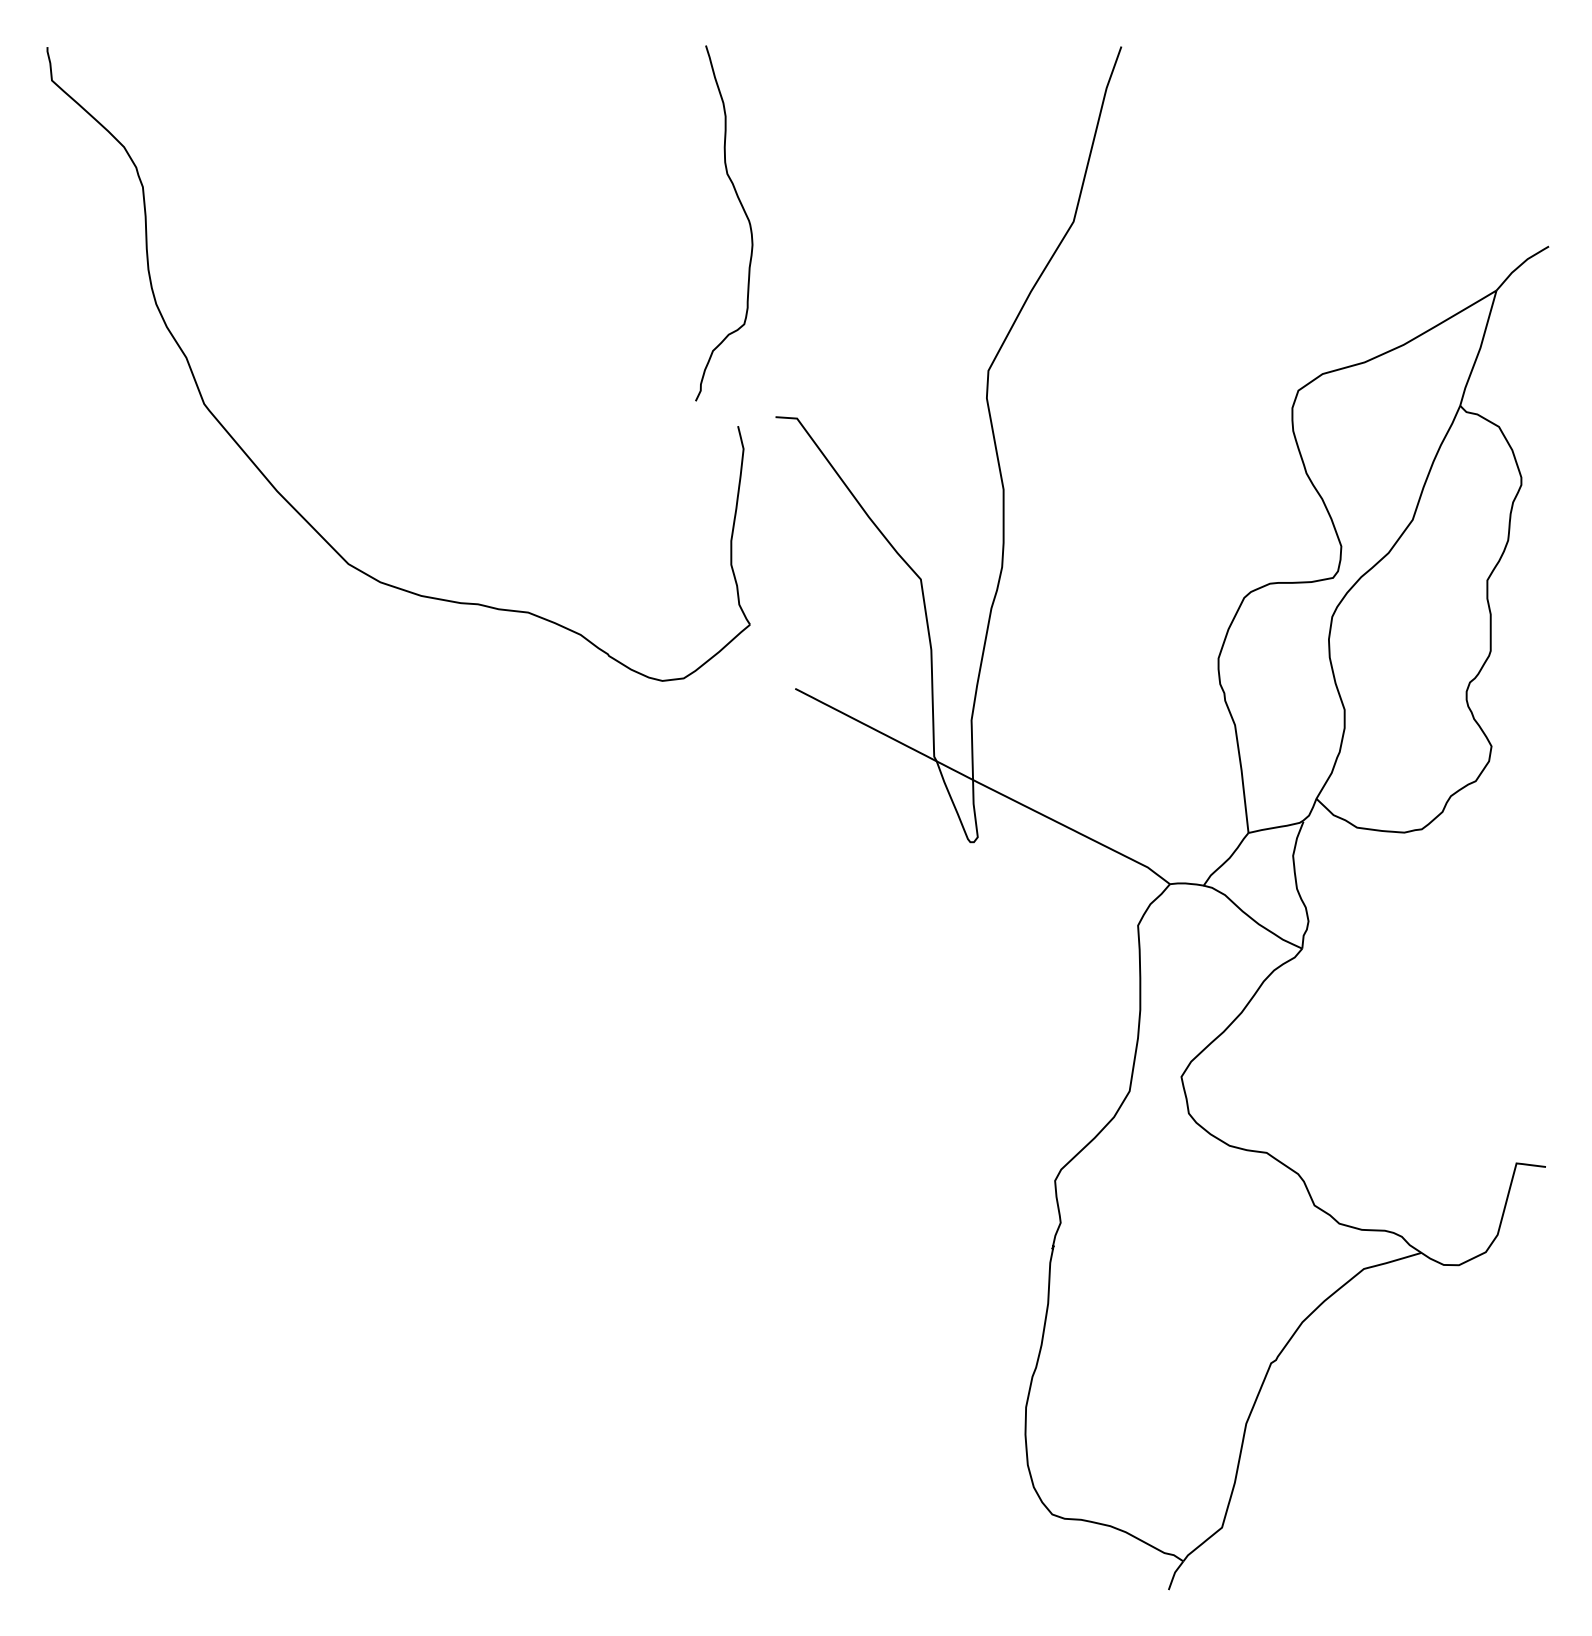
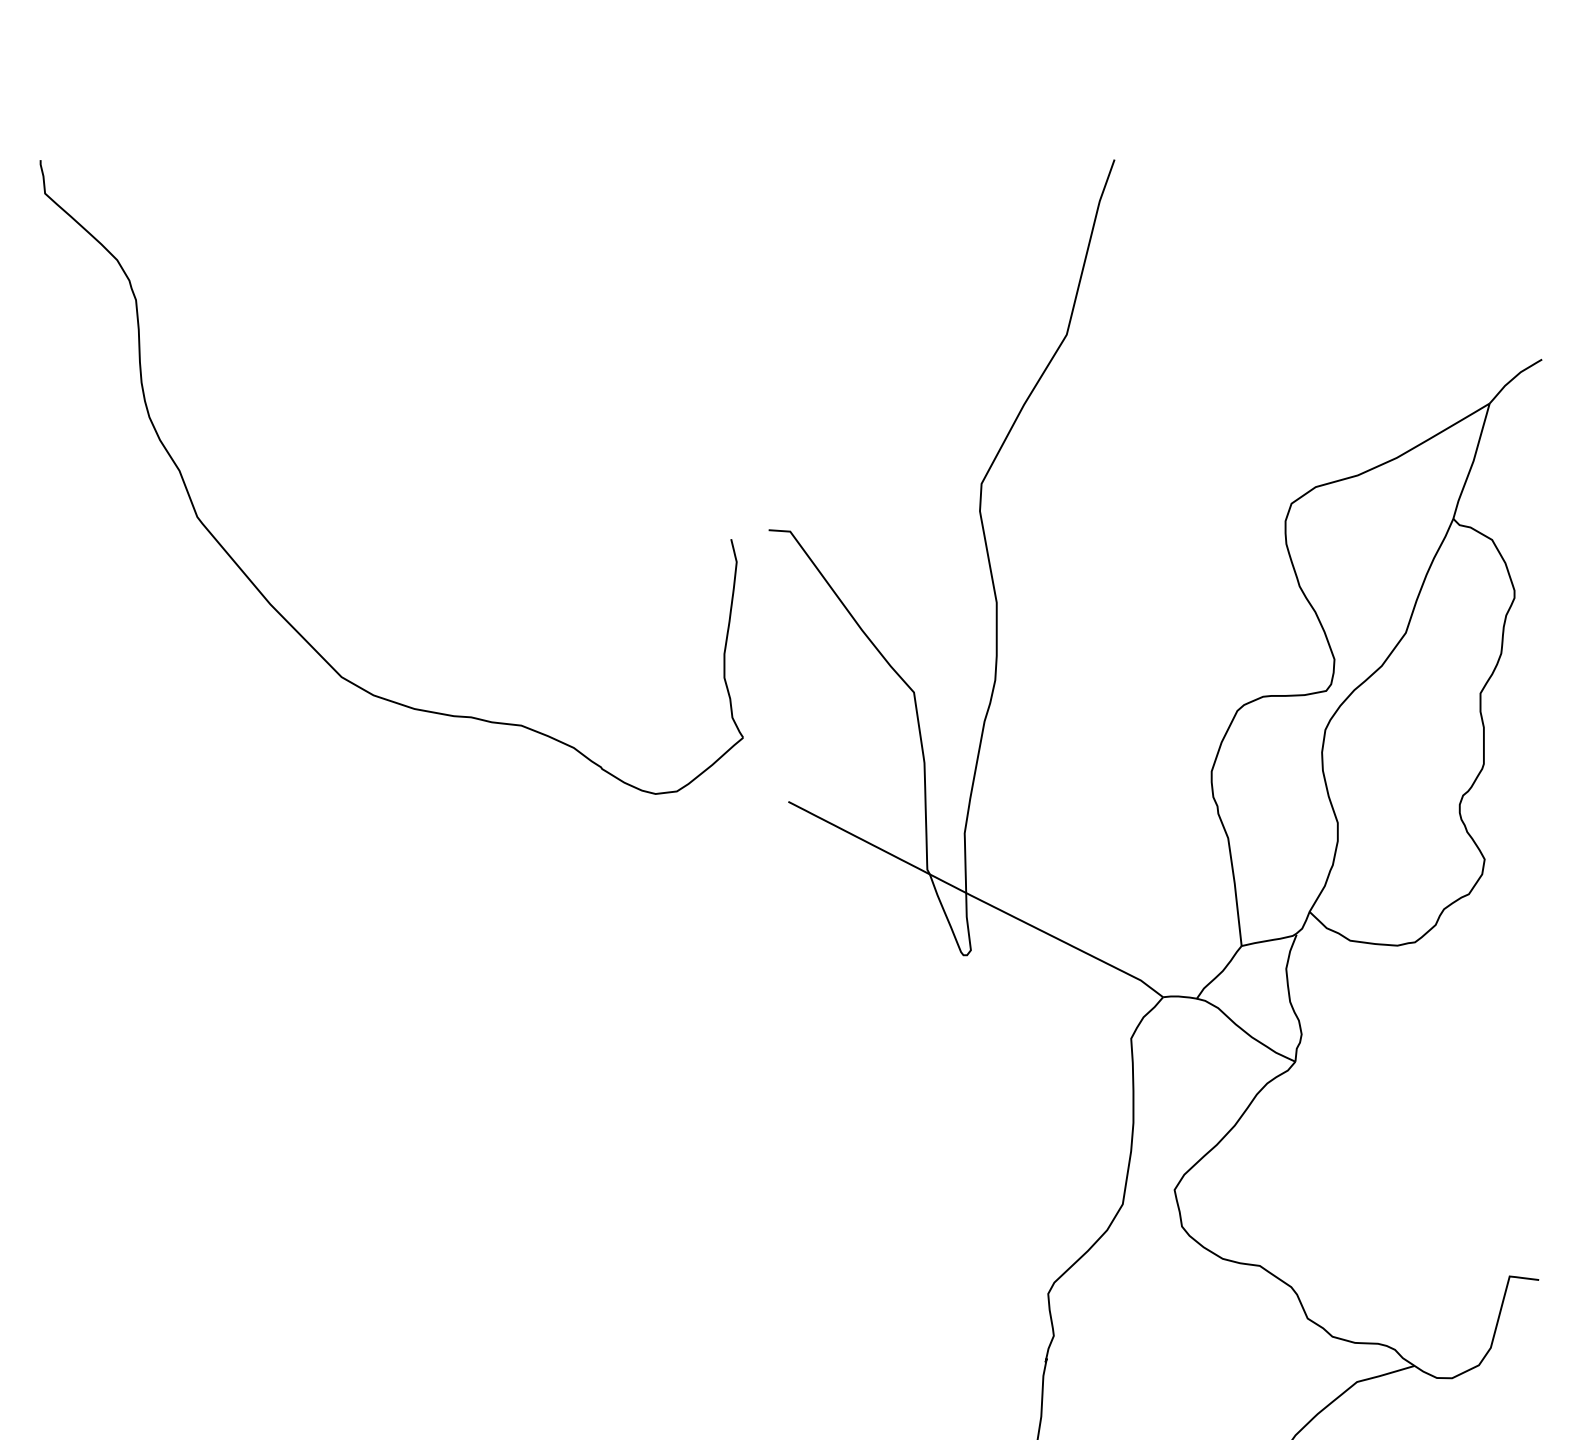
curve: (744, 213) -> (737, 326), removed

